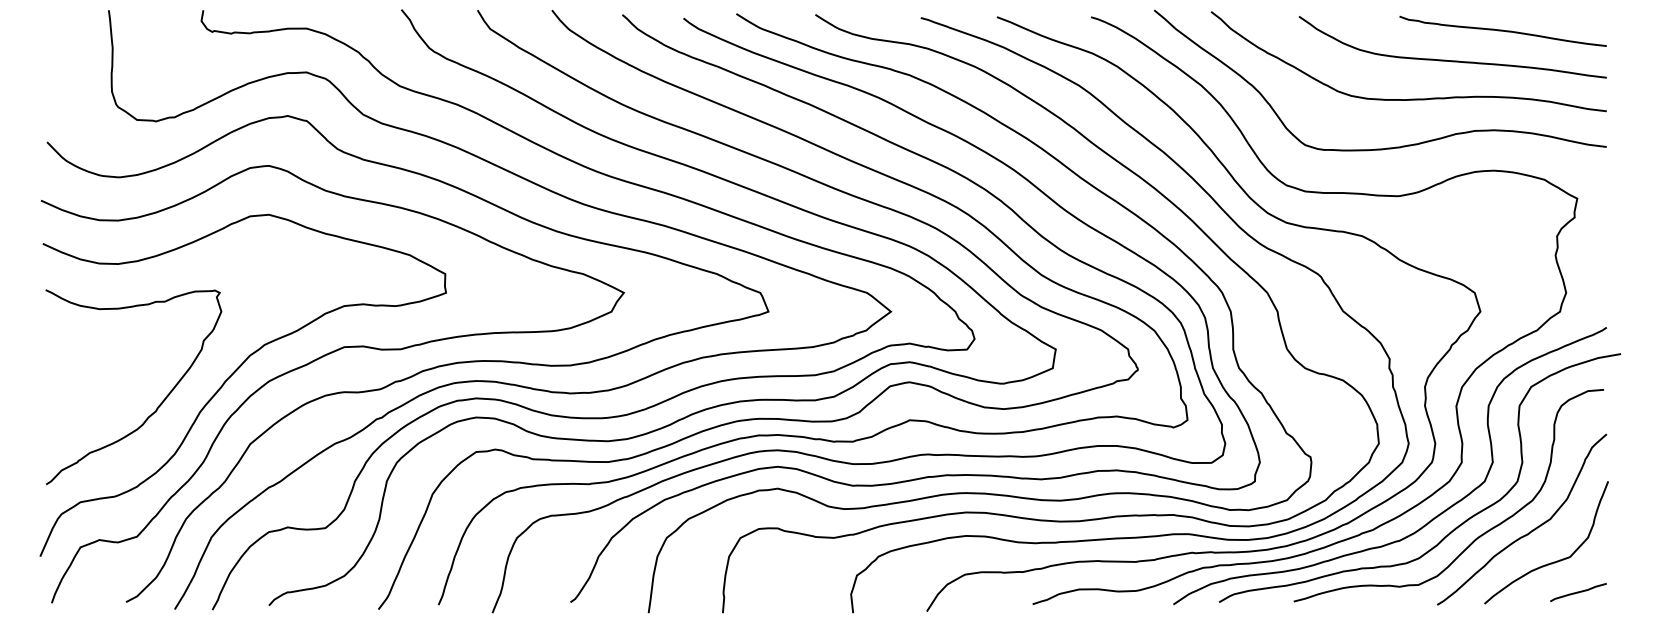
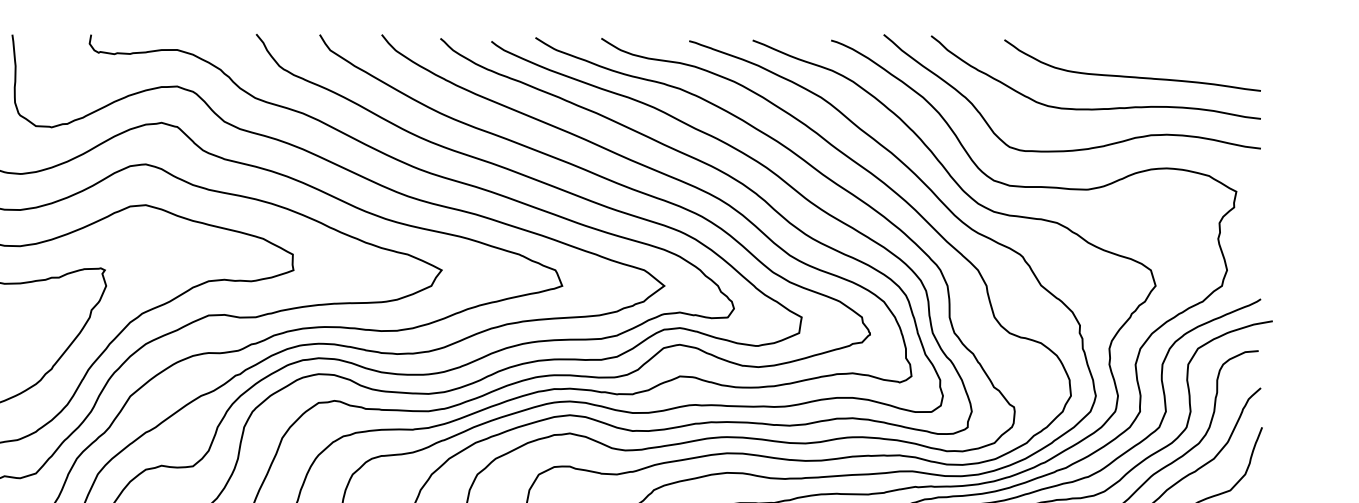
curve: (1502, 30) -> (1174, 51), removed

